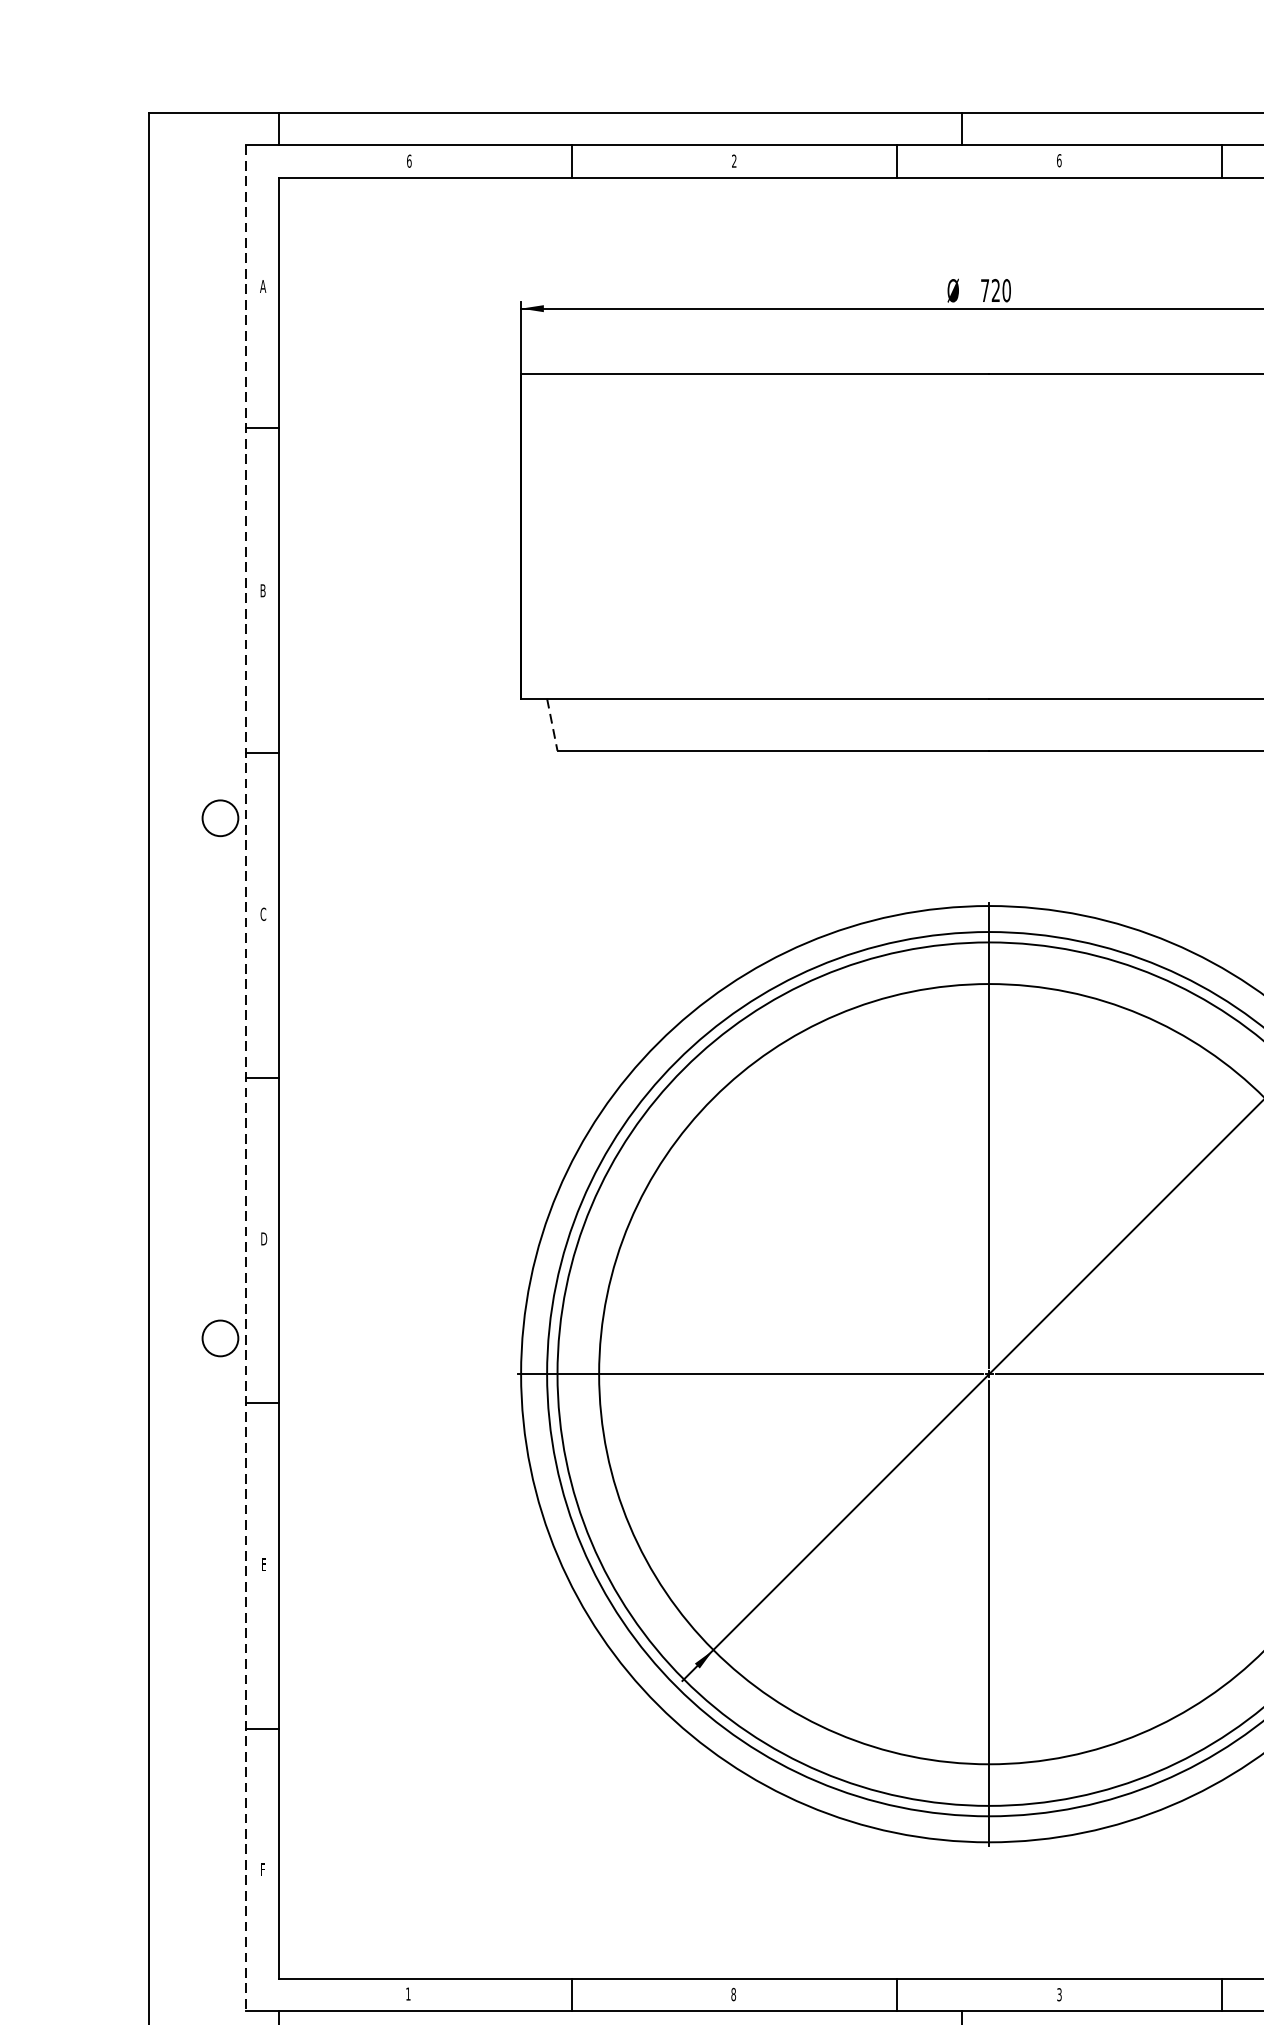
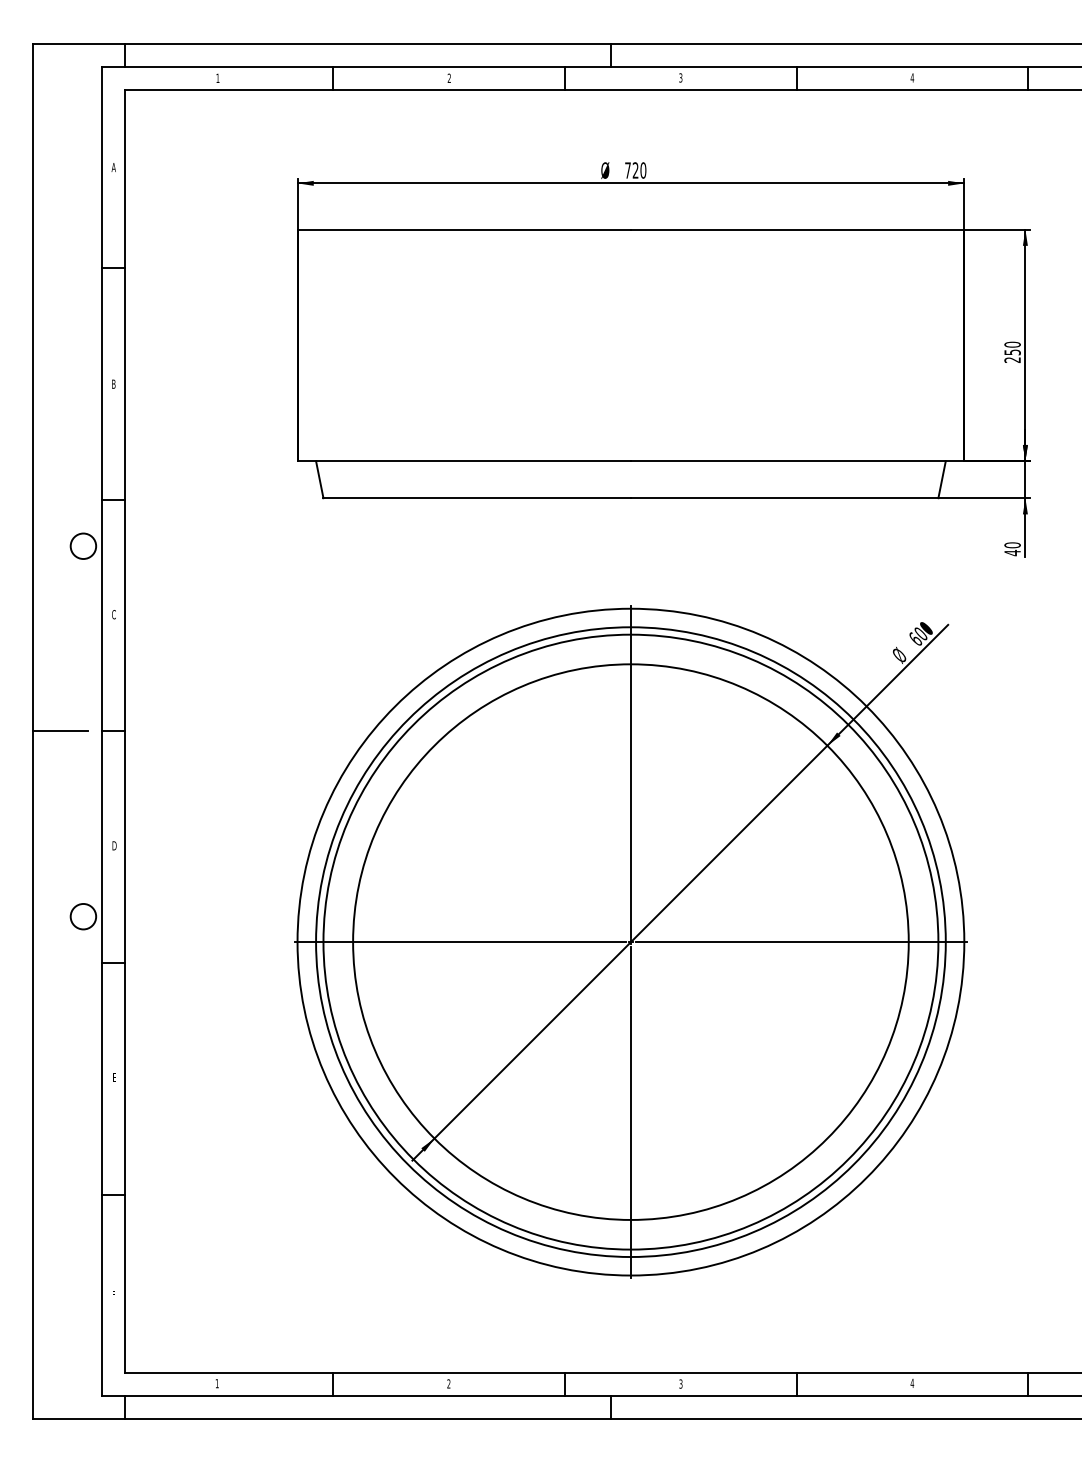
text: (408, 160) -> (217, 77), 6 -> 1
text: (1058, 160) -> (680, 77), 6 -> 3
line: (551, 724) -> (319, 479), dashed -> solid
line: (188, 1078) -> (60, 731), added
line: (245, 1078) -> (101, 731), dashed -> solid
text: (733, 1993) -> (448, 1383), 8 -> 2

